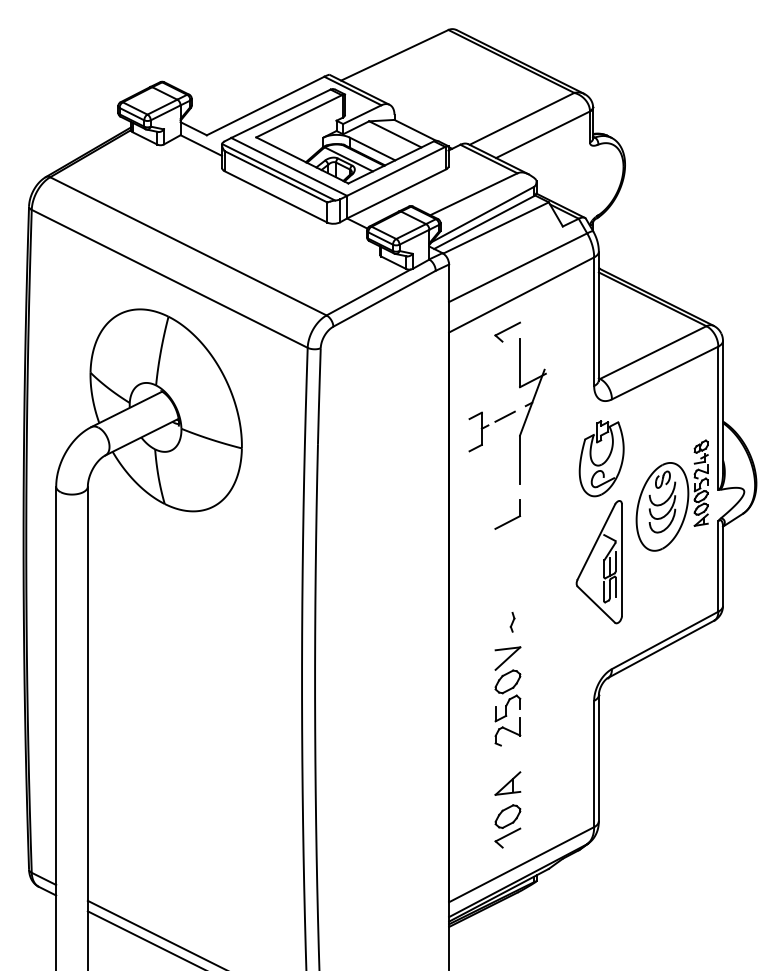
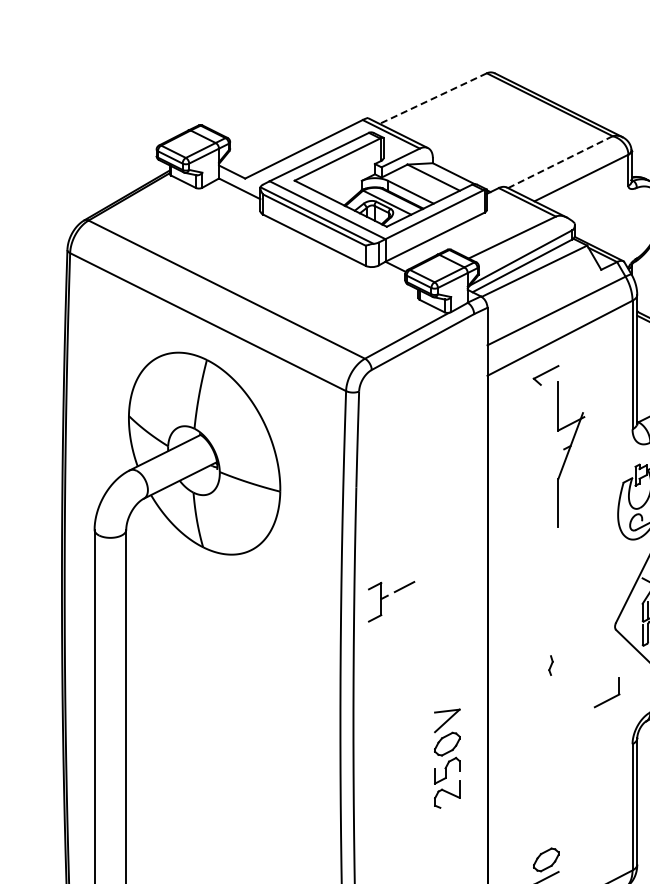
line: (394, 55) -> (432, 98), solid -> dashed
line: (522, 118) -> (560, 161), solid -> dashed
part: (491, 431) -> (390, 601), moved
part: (509, 520) -> (608, 698), moved
part: (507, 696) -> (446, 758), moved
part: (507, 783) -> (545, 826), removed

